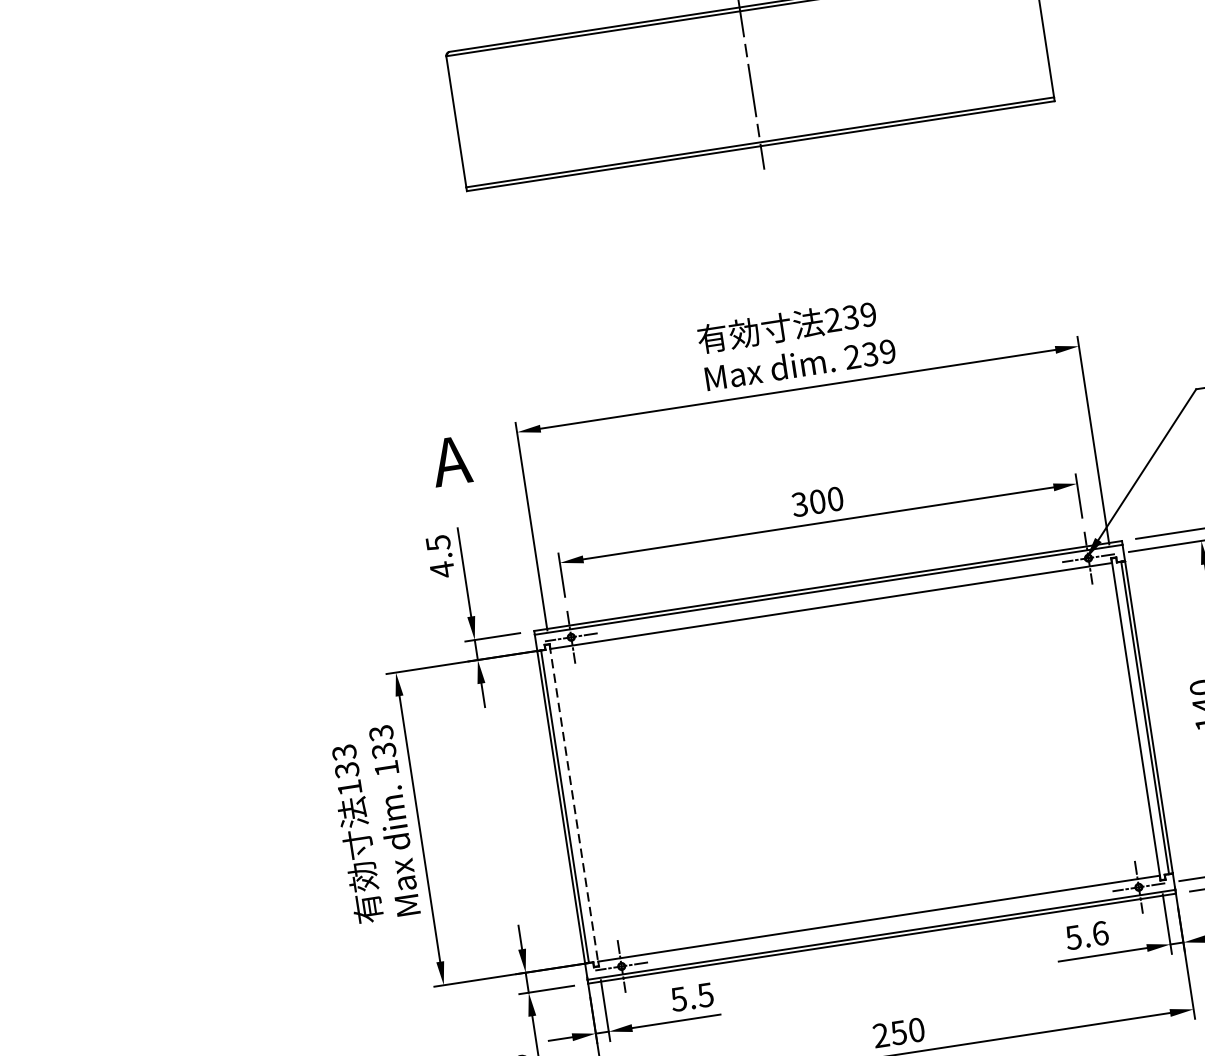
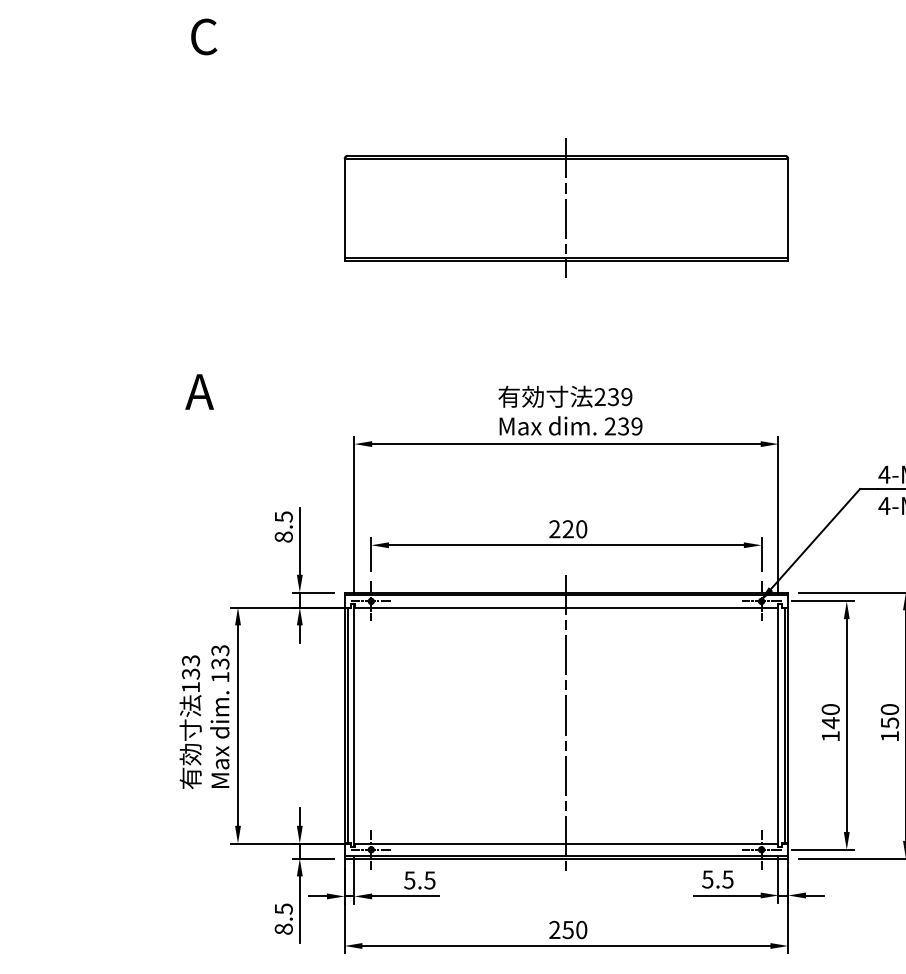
text: (450, 460) -> (199, 391), moved
text: (808, 503) -> (561, 529), 300 -> 220
text: (442, 570) -> (283, 537), 4.5 -> 8.5
line: (855, 762) -> (566, 725), added
line: (574, 806) -> (354, 726), dashed -> solid
text: (1099, 933) -> (727, 879), 5.6 -> 5.5

